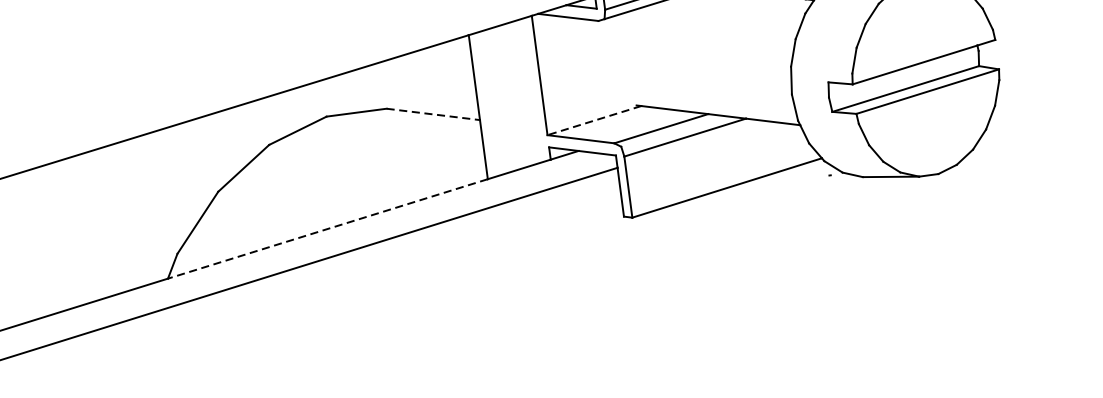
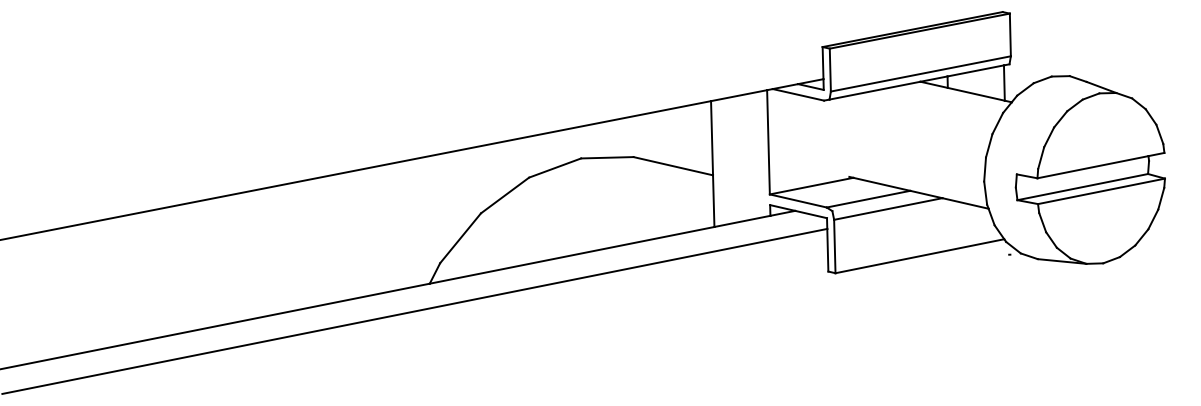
line: (433, 114) -> (673, 166), dashed -> solid
line: (594, 121) -> (811, 186), dashed -> solid
line: (327, 229) -> (571, 255), dashed -> solid

